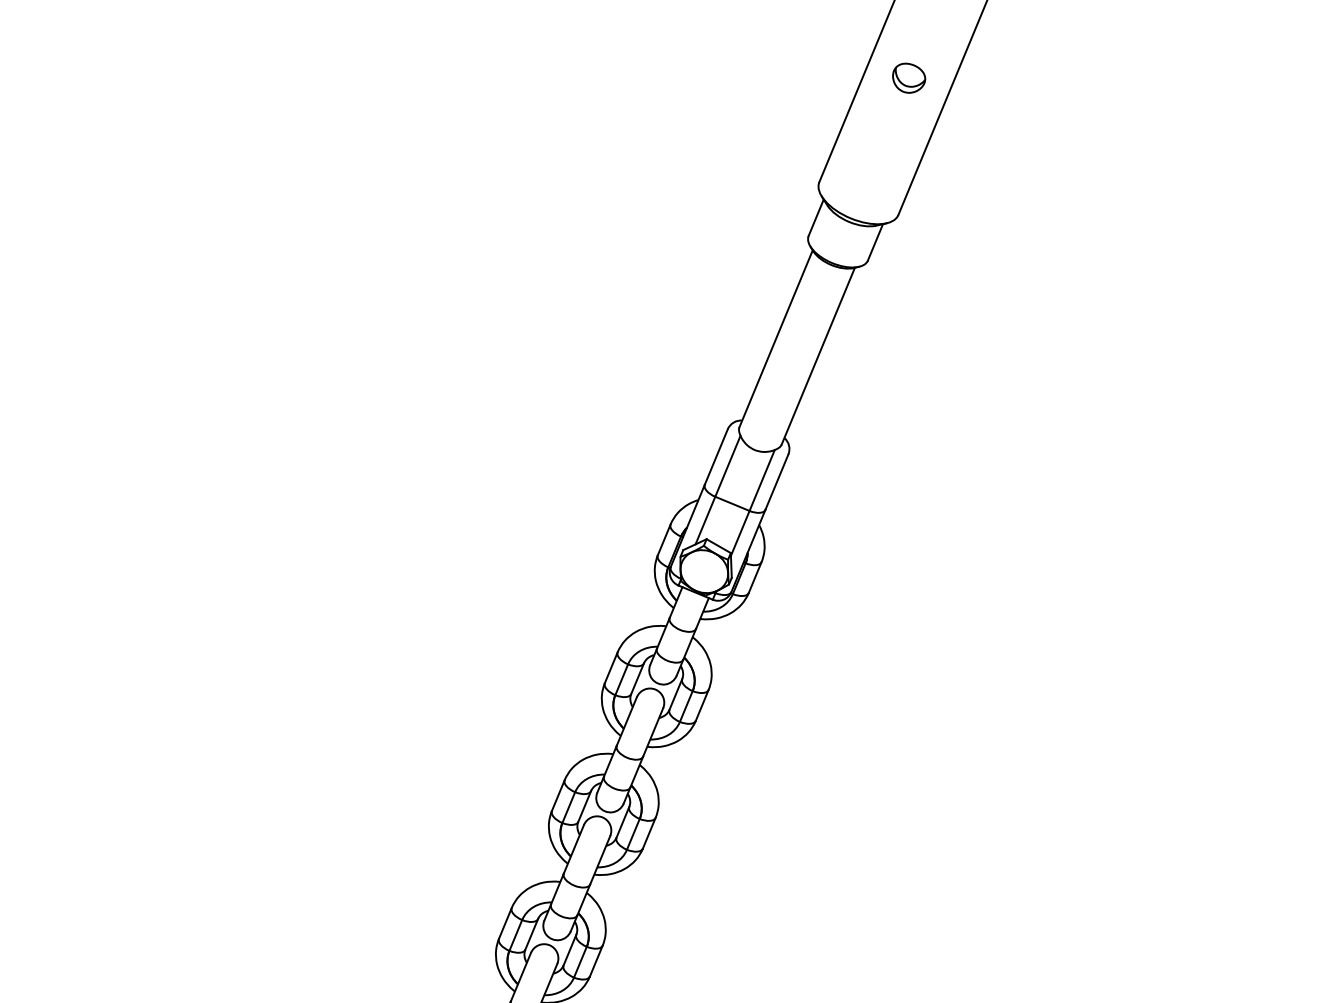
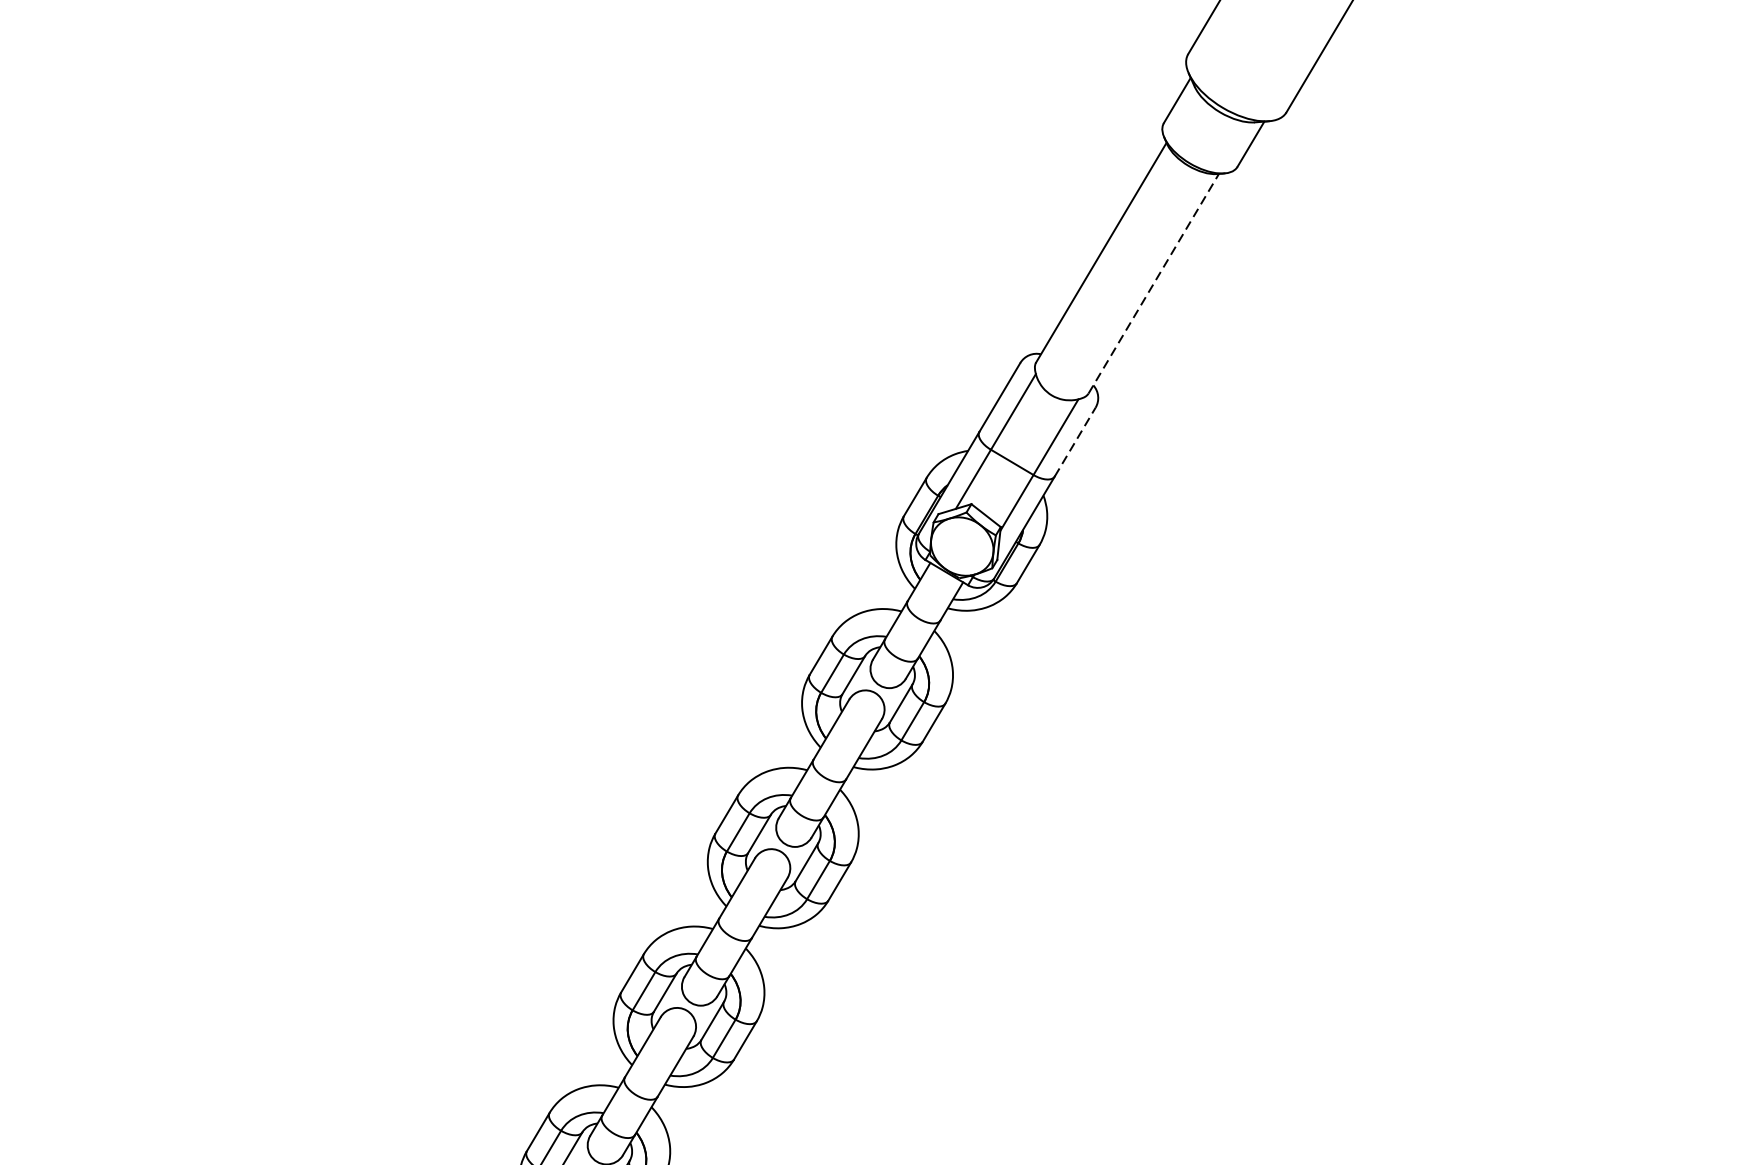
line: (818, 356) -> (1153, 284), solid -> dashed
line: (776, 482) -> (1074, 442), solid -> dashed

